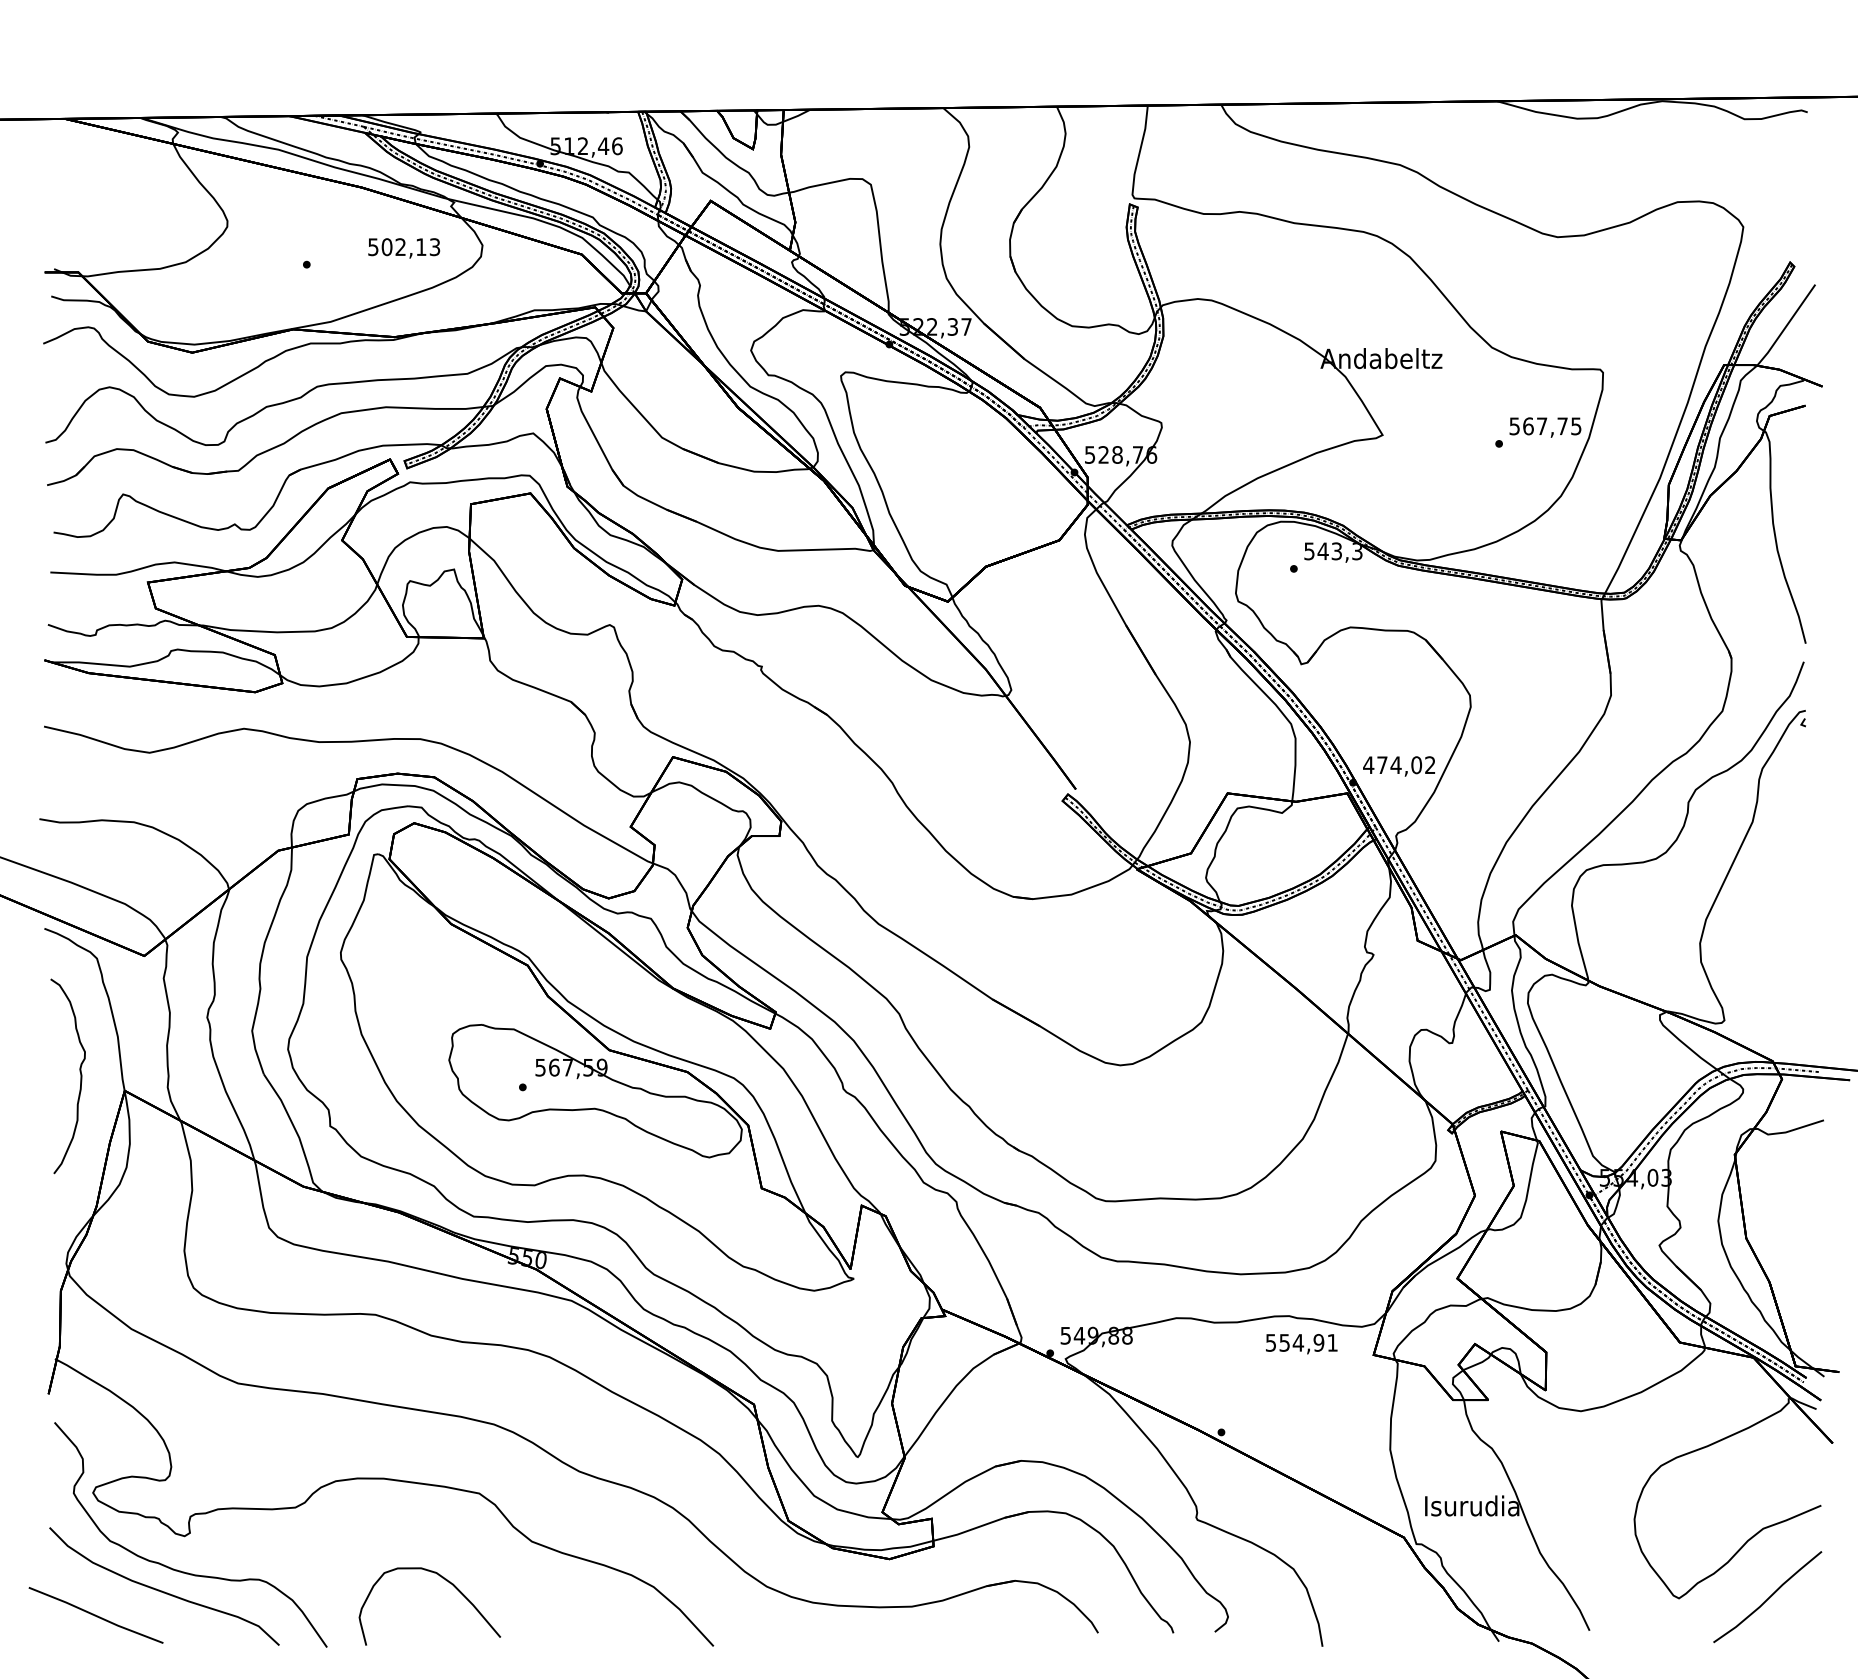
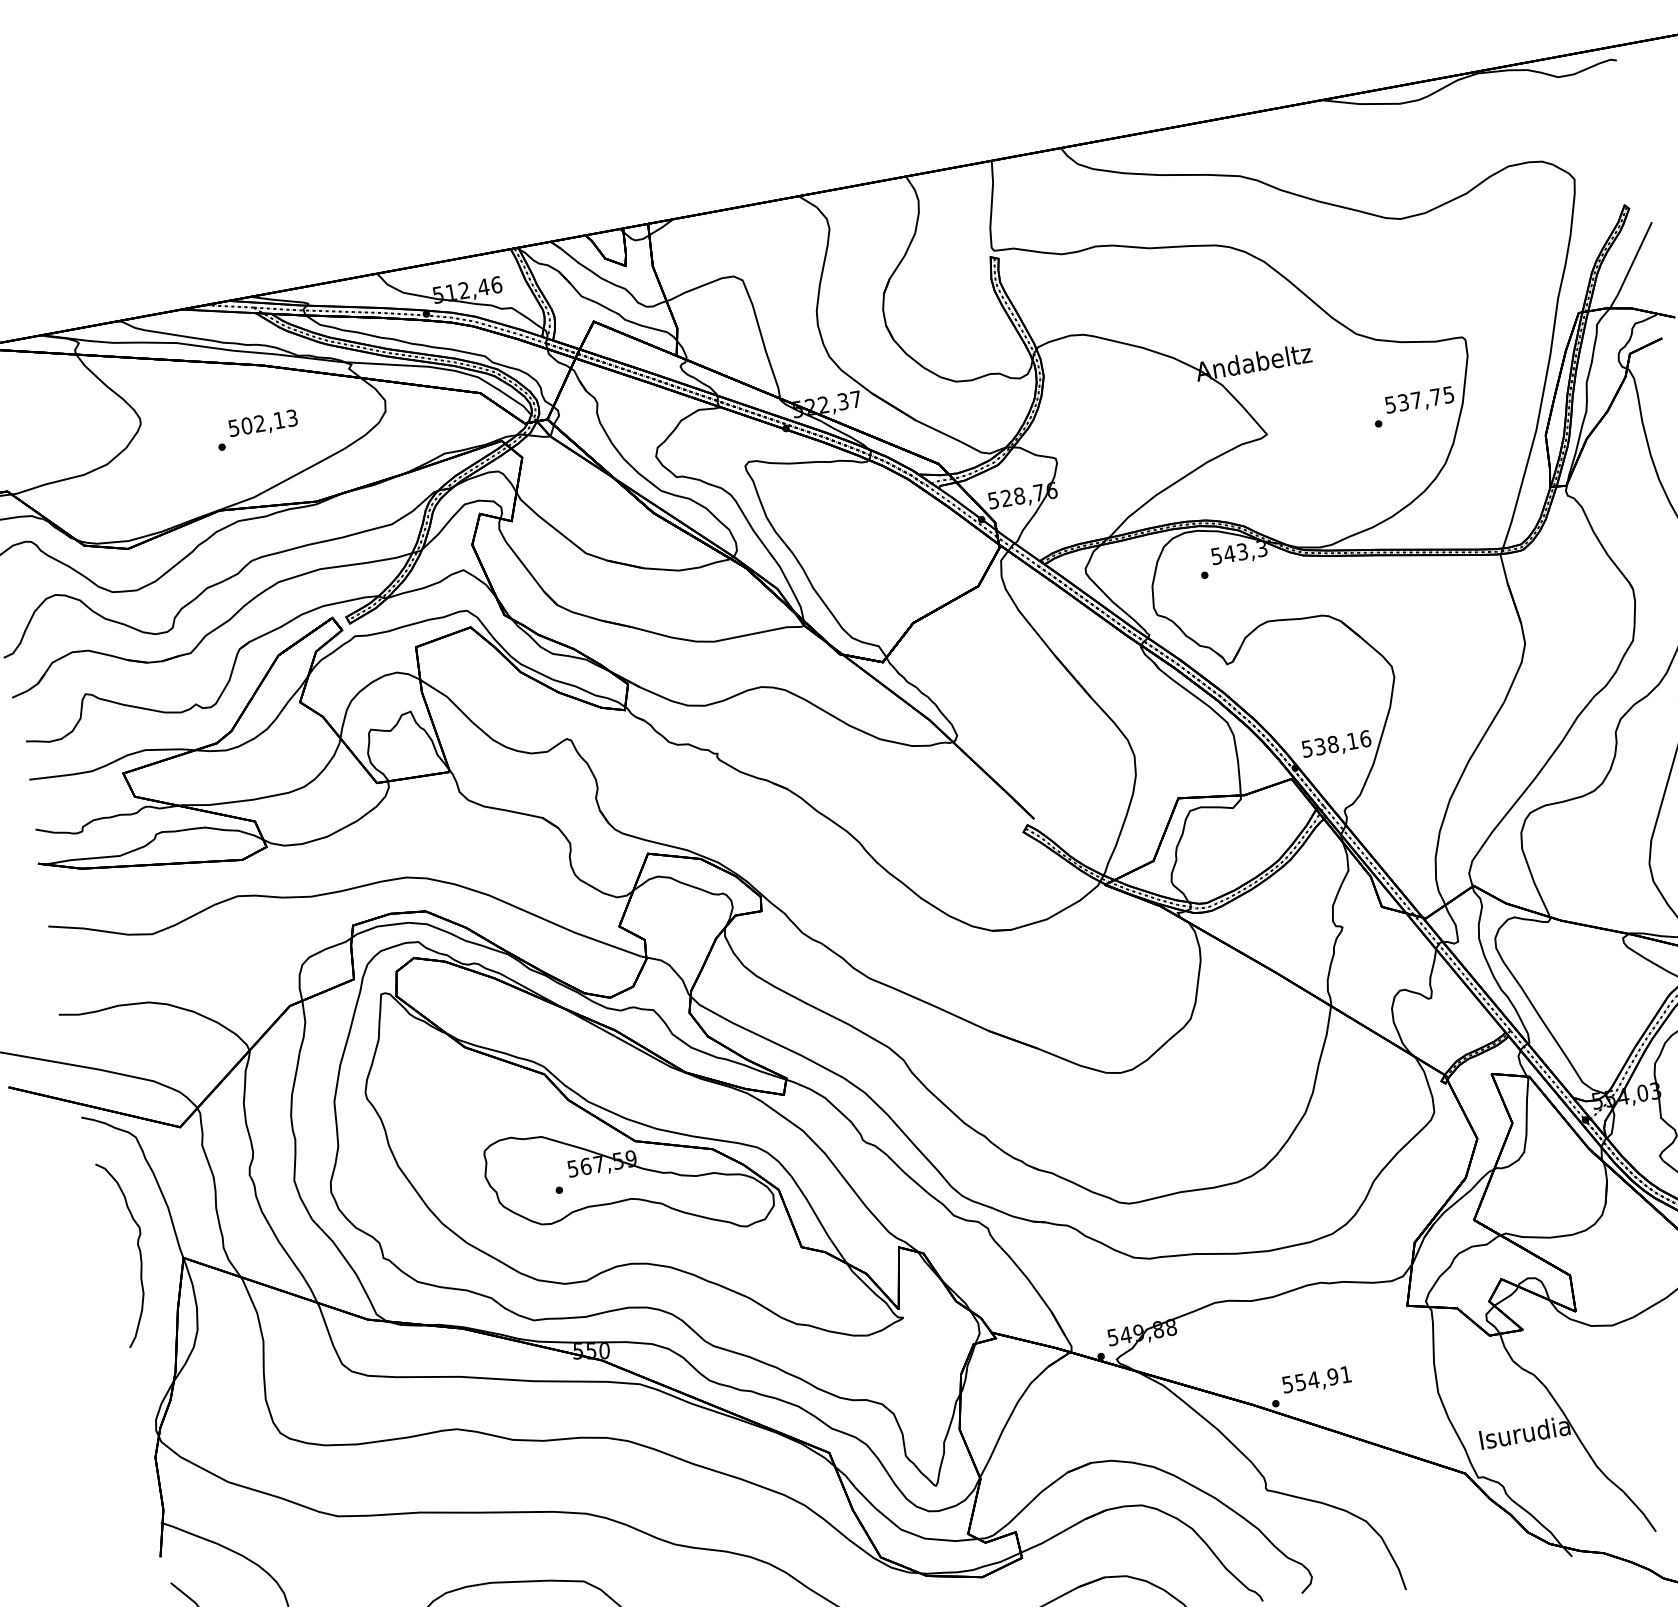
text: (404, 248) -> (263, 424), moved
text: (1528, 426) -> (1403, 402), 567,75 -> 537,75
text: (1399, 765) -> (1336, 744), 474,02 -> 538,16
text: (1301, 1344) -> (1316, 1381), moved

